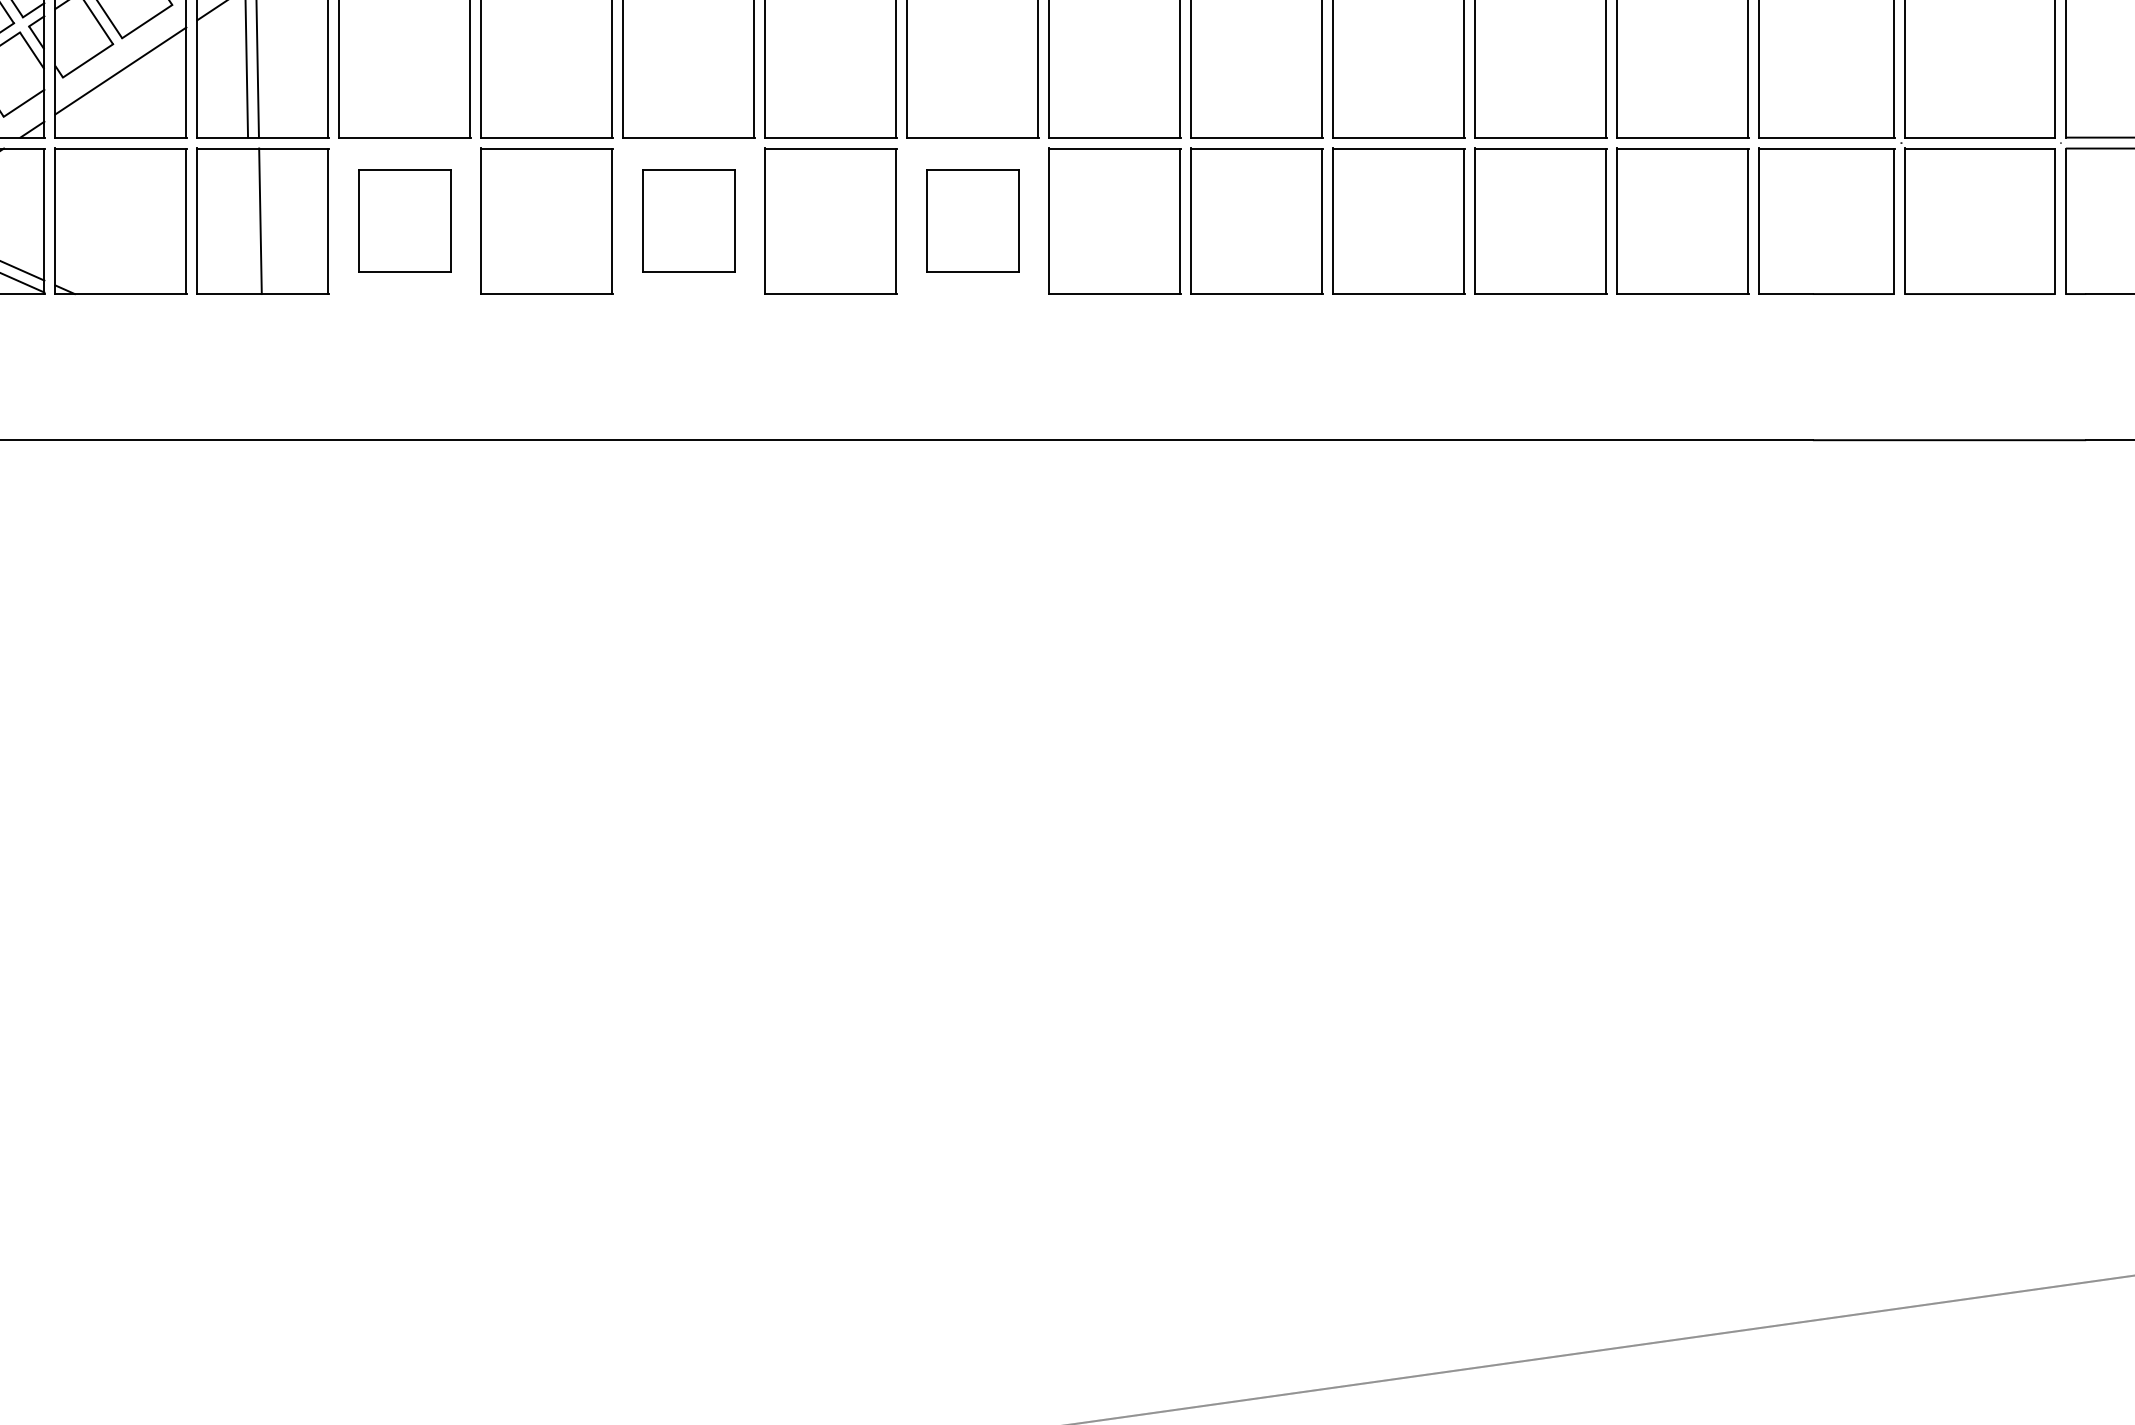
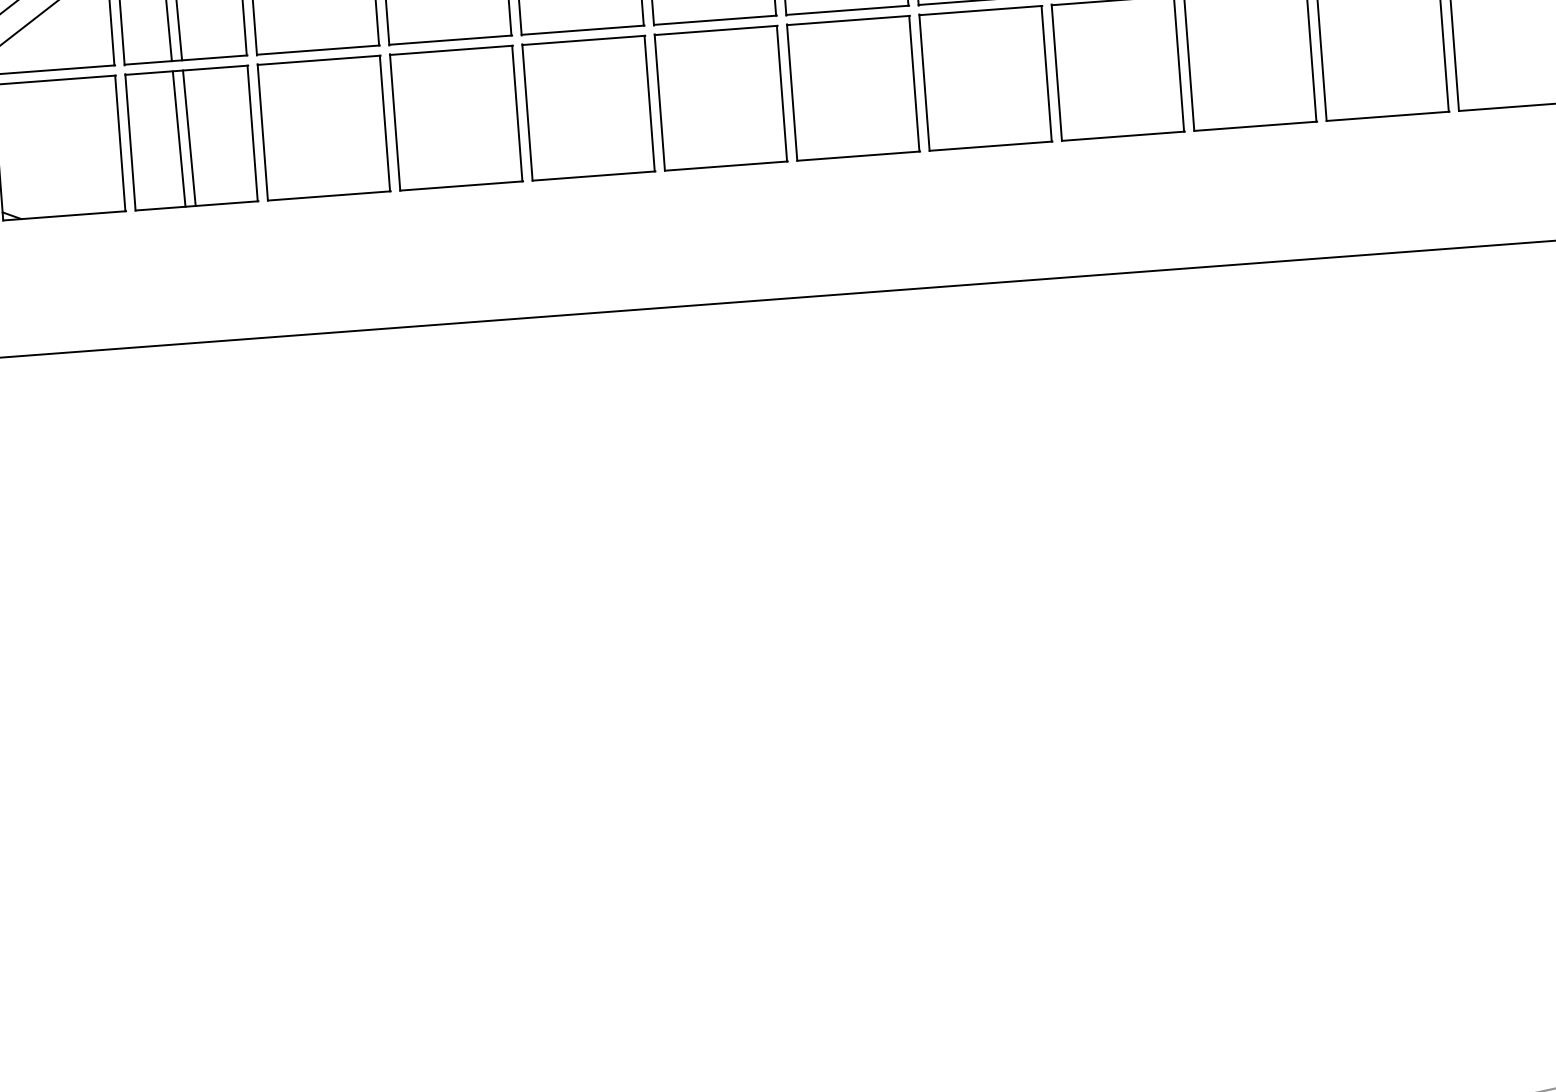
part: (404, 220) -> (323, 127), size x1.43
part: (688, 220) -> (588, 107), size x1.43
part: (972, 220) -> (852, 87), size x1.43
line: (249, 221) -> (179, 139), added

